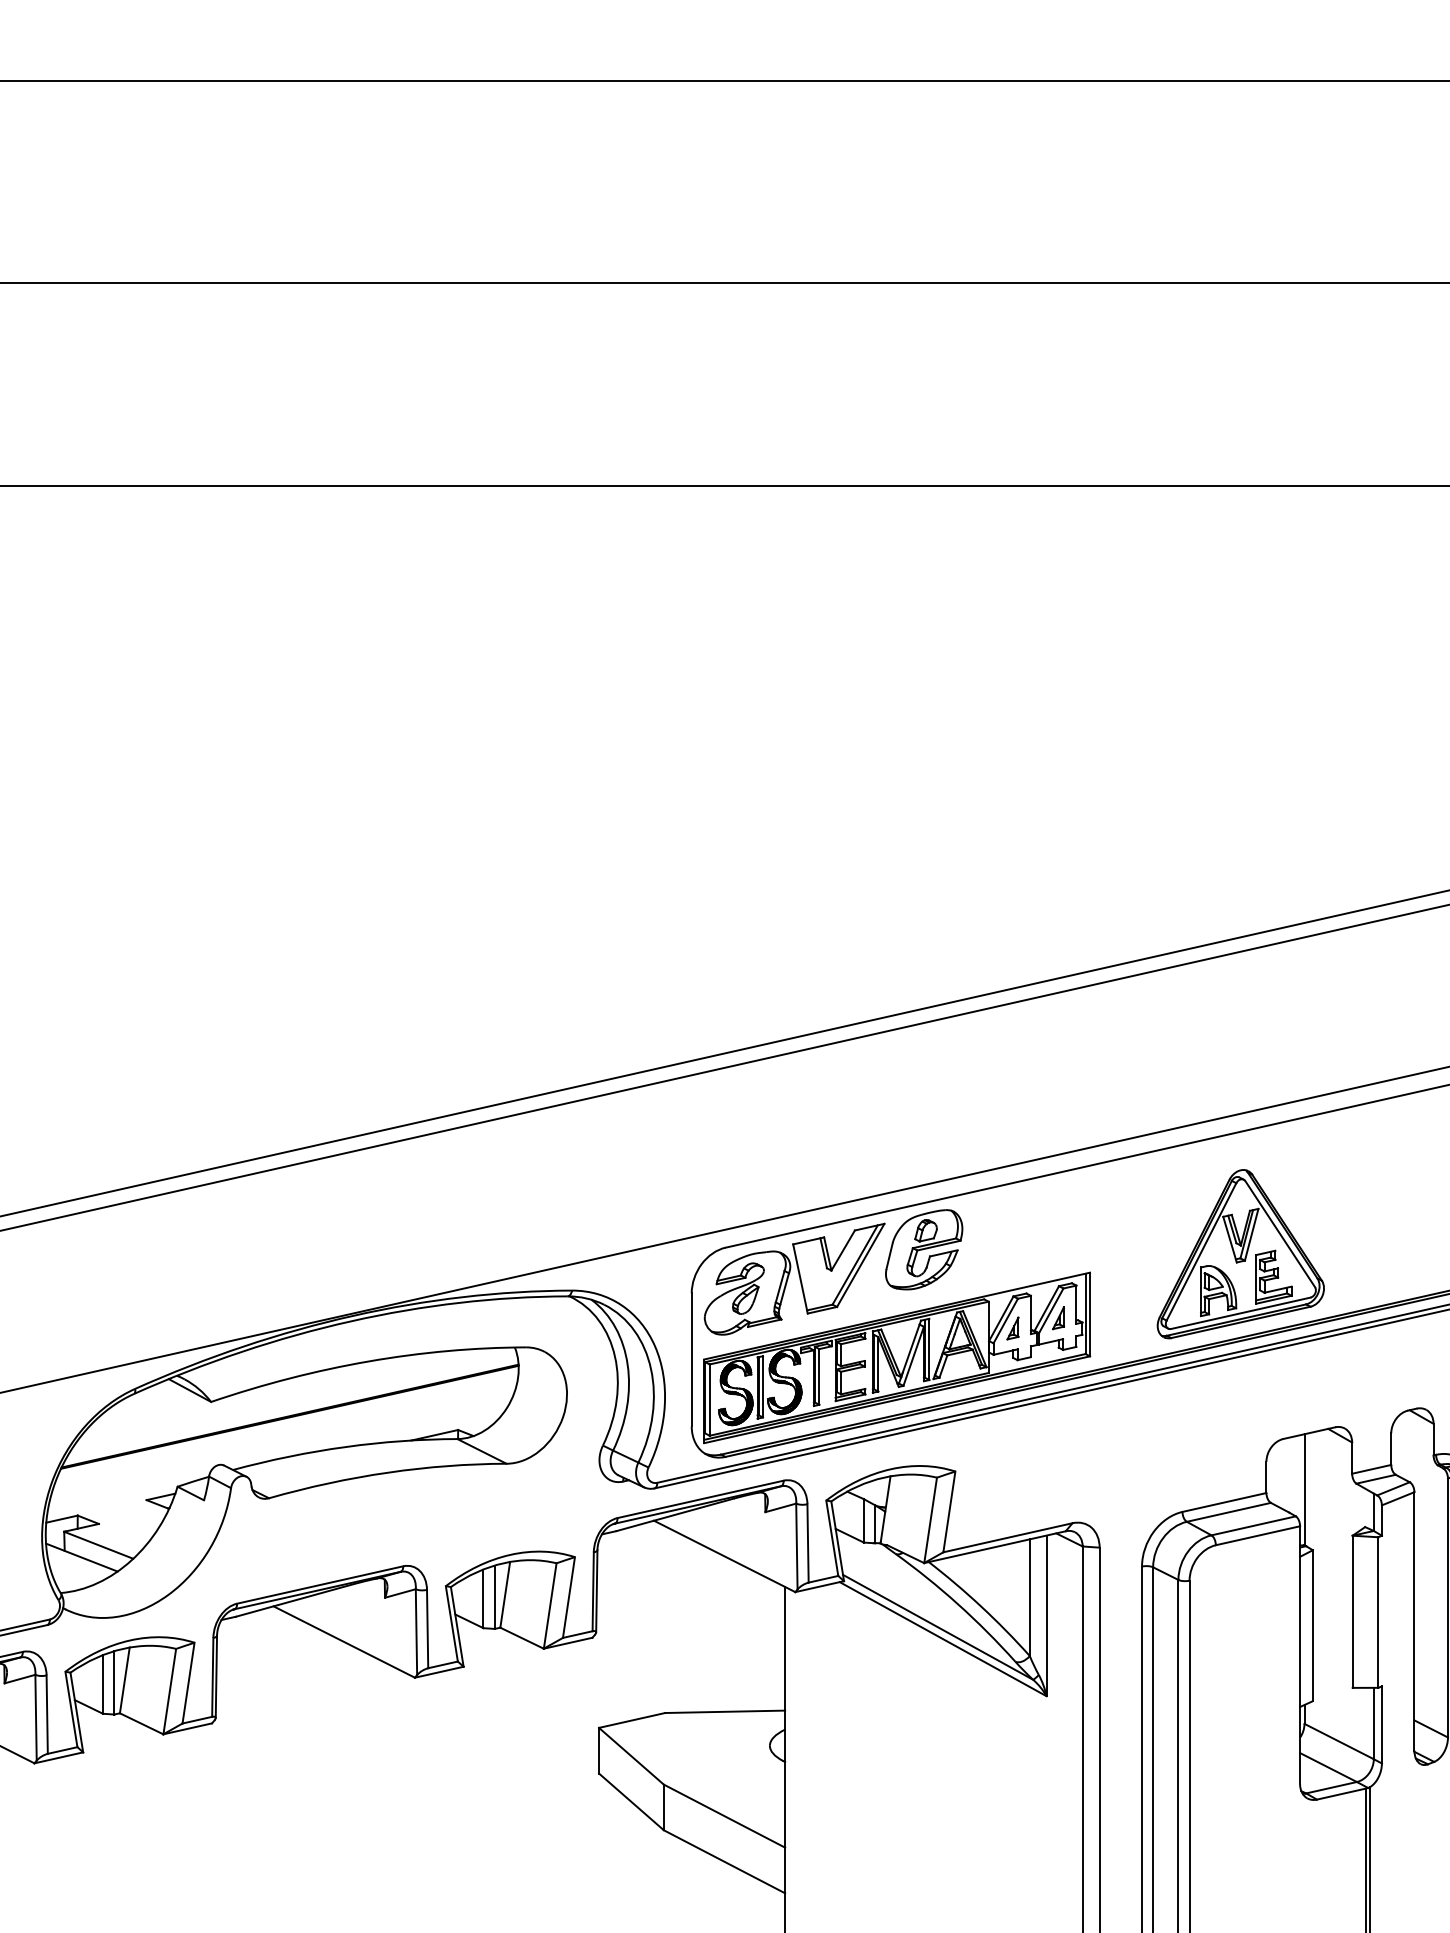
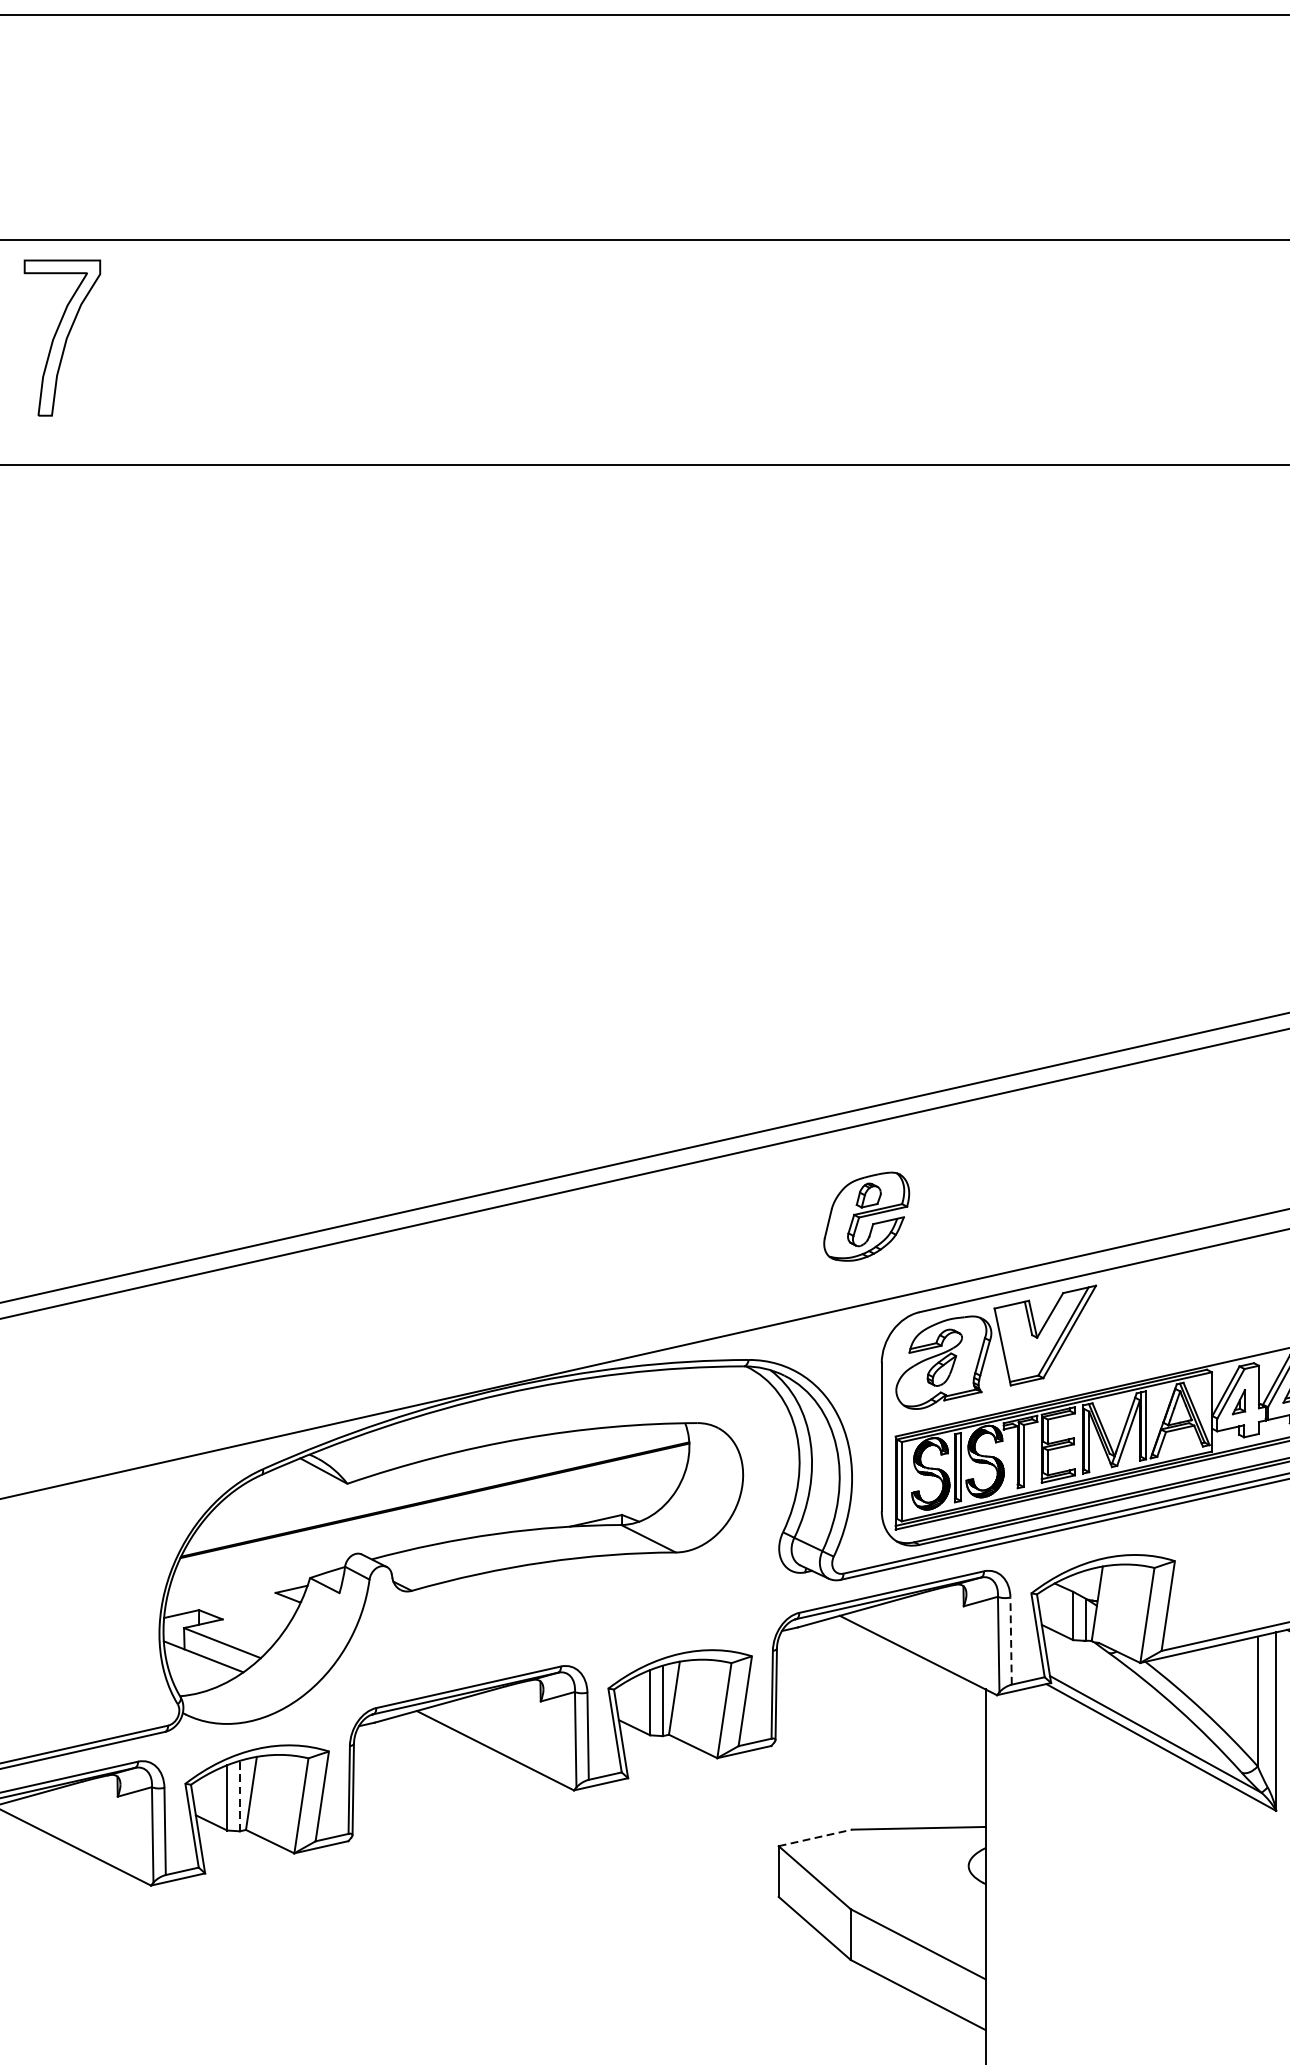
part: (924, 1249) -> (867, 1216), moved
line: (808, 1542) -> (1011, 1640), solid -> dashed
line: (114, 1682) -> (239, 1795), solid -> dashed
line: (632, 1720) -> (815, 1837), solid -> dashed

